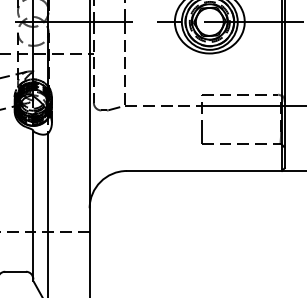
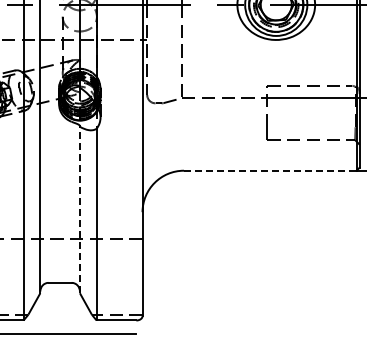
line: (204, 170) -> (270, 170), solid -> dashed
line: (33, 205) -> (79, 209), solid -> dashed

